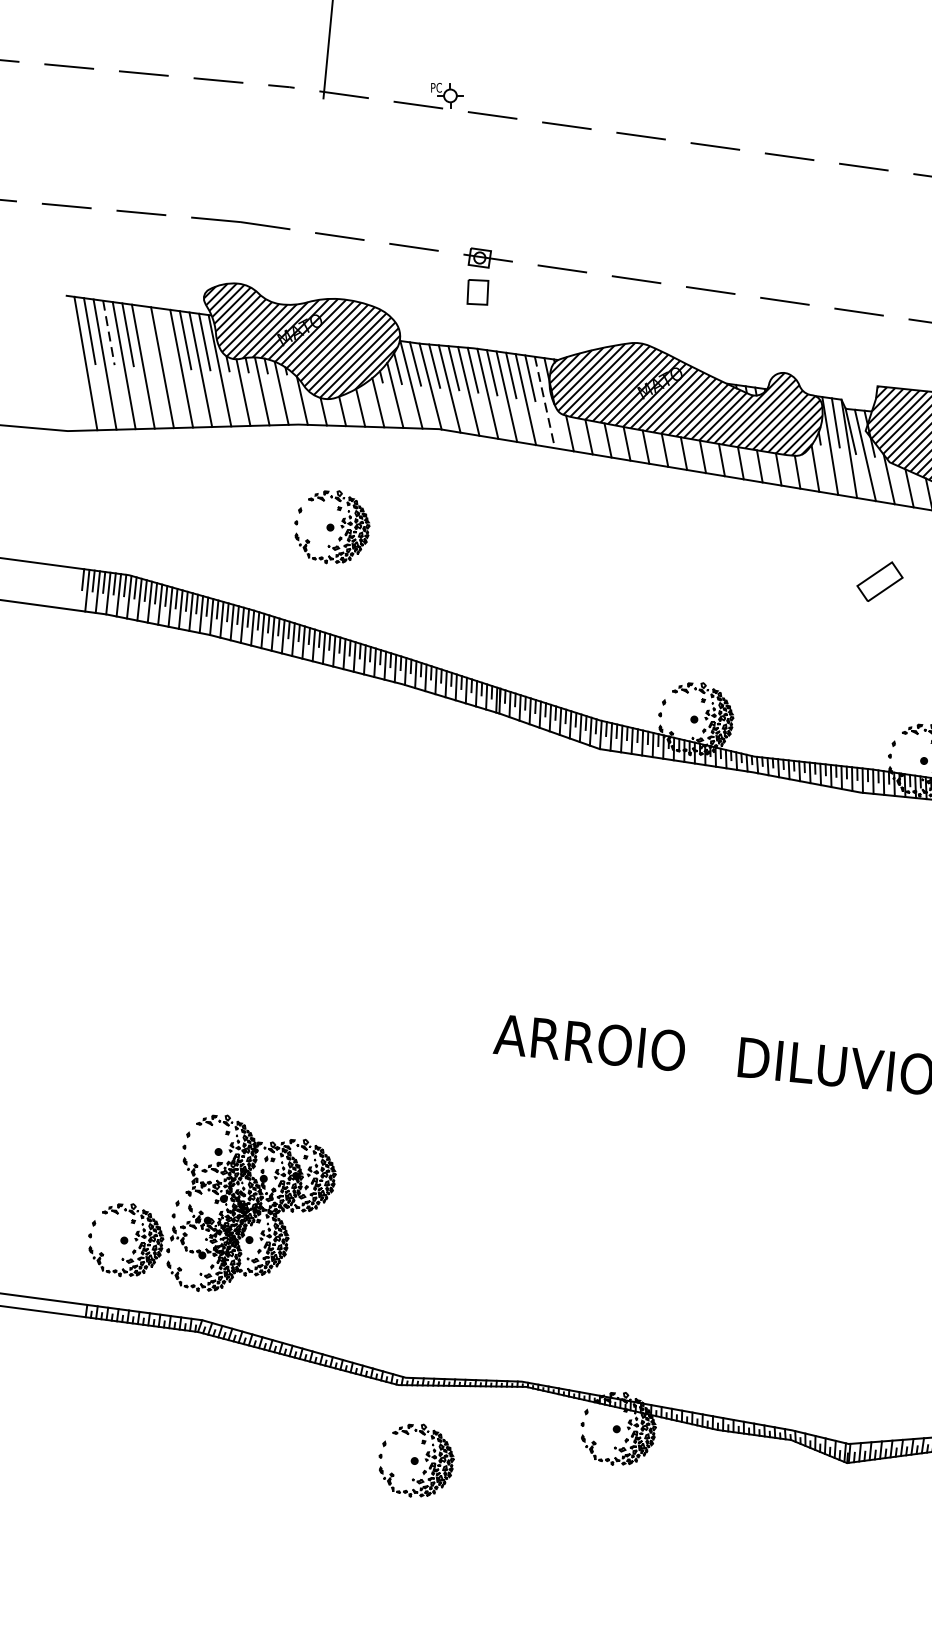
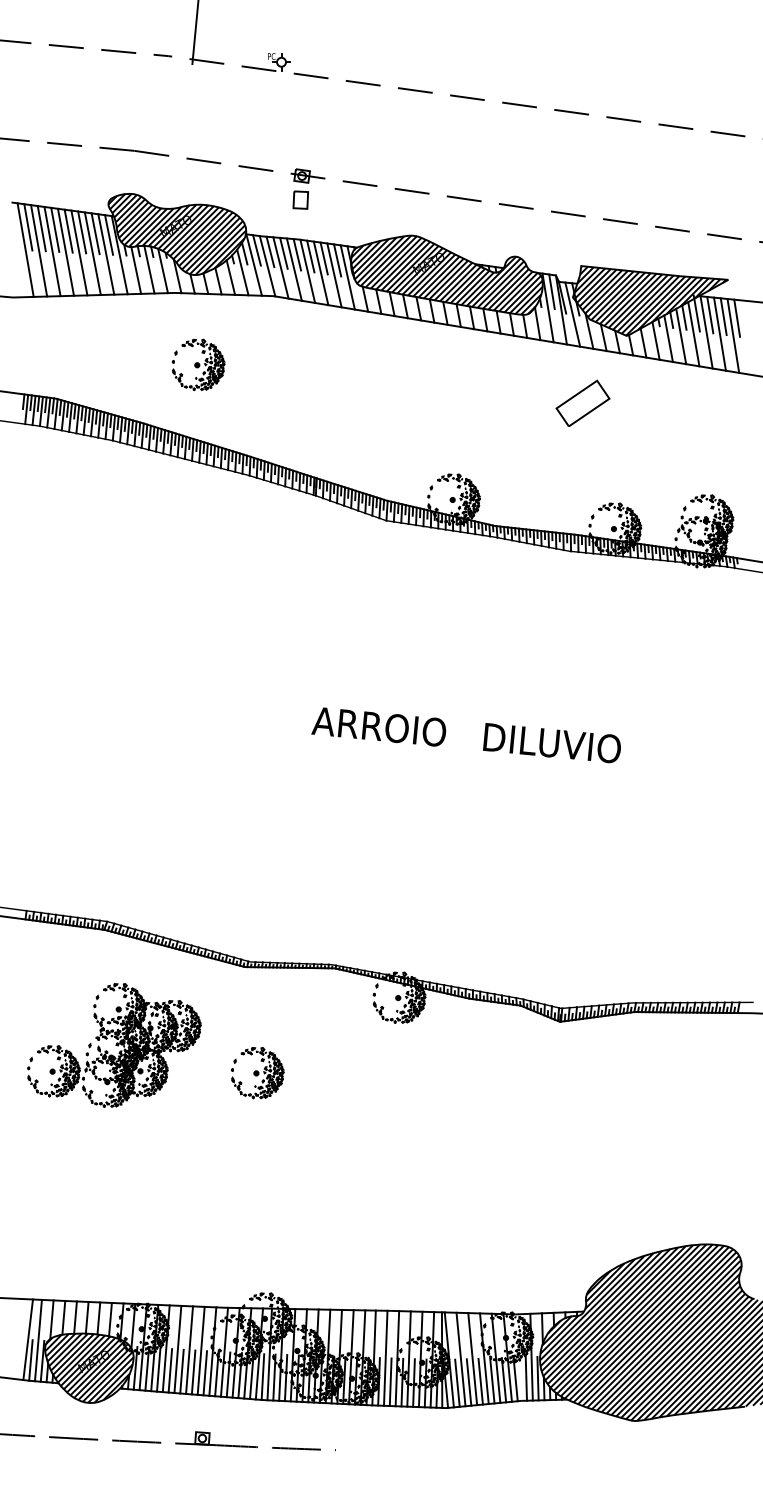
line: (108, 332) -> (41, 228), dashed -> solid
line: (146, 335) -> (68, 230), added
line: (166, 338) -> (82, 232), added
line: (544, 402) -> (347, 277), dashed -> solid
part: (879, 580) -> (582, 402), size x1.67
part: (212, 1203) -> (114, 1045), moved
part: (416, 1461) -> (257, 1073), moved

